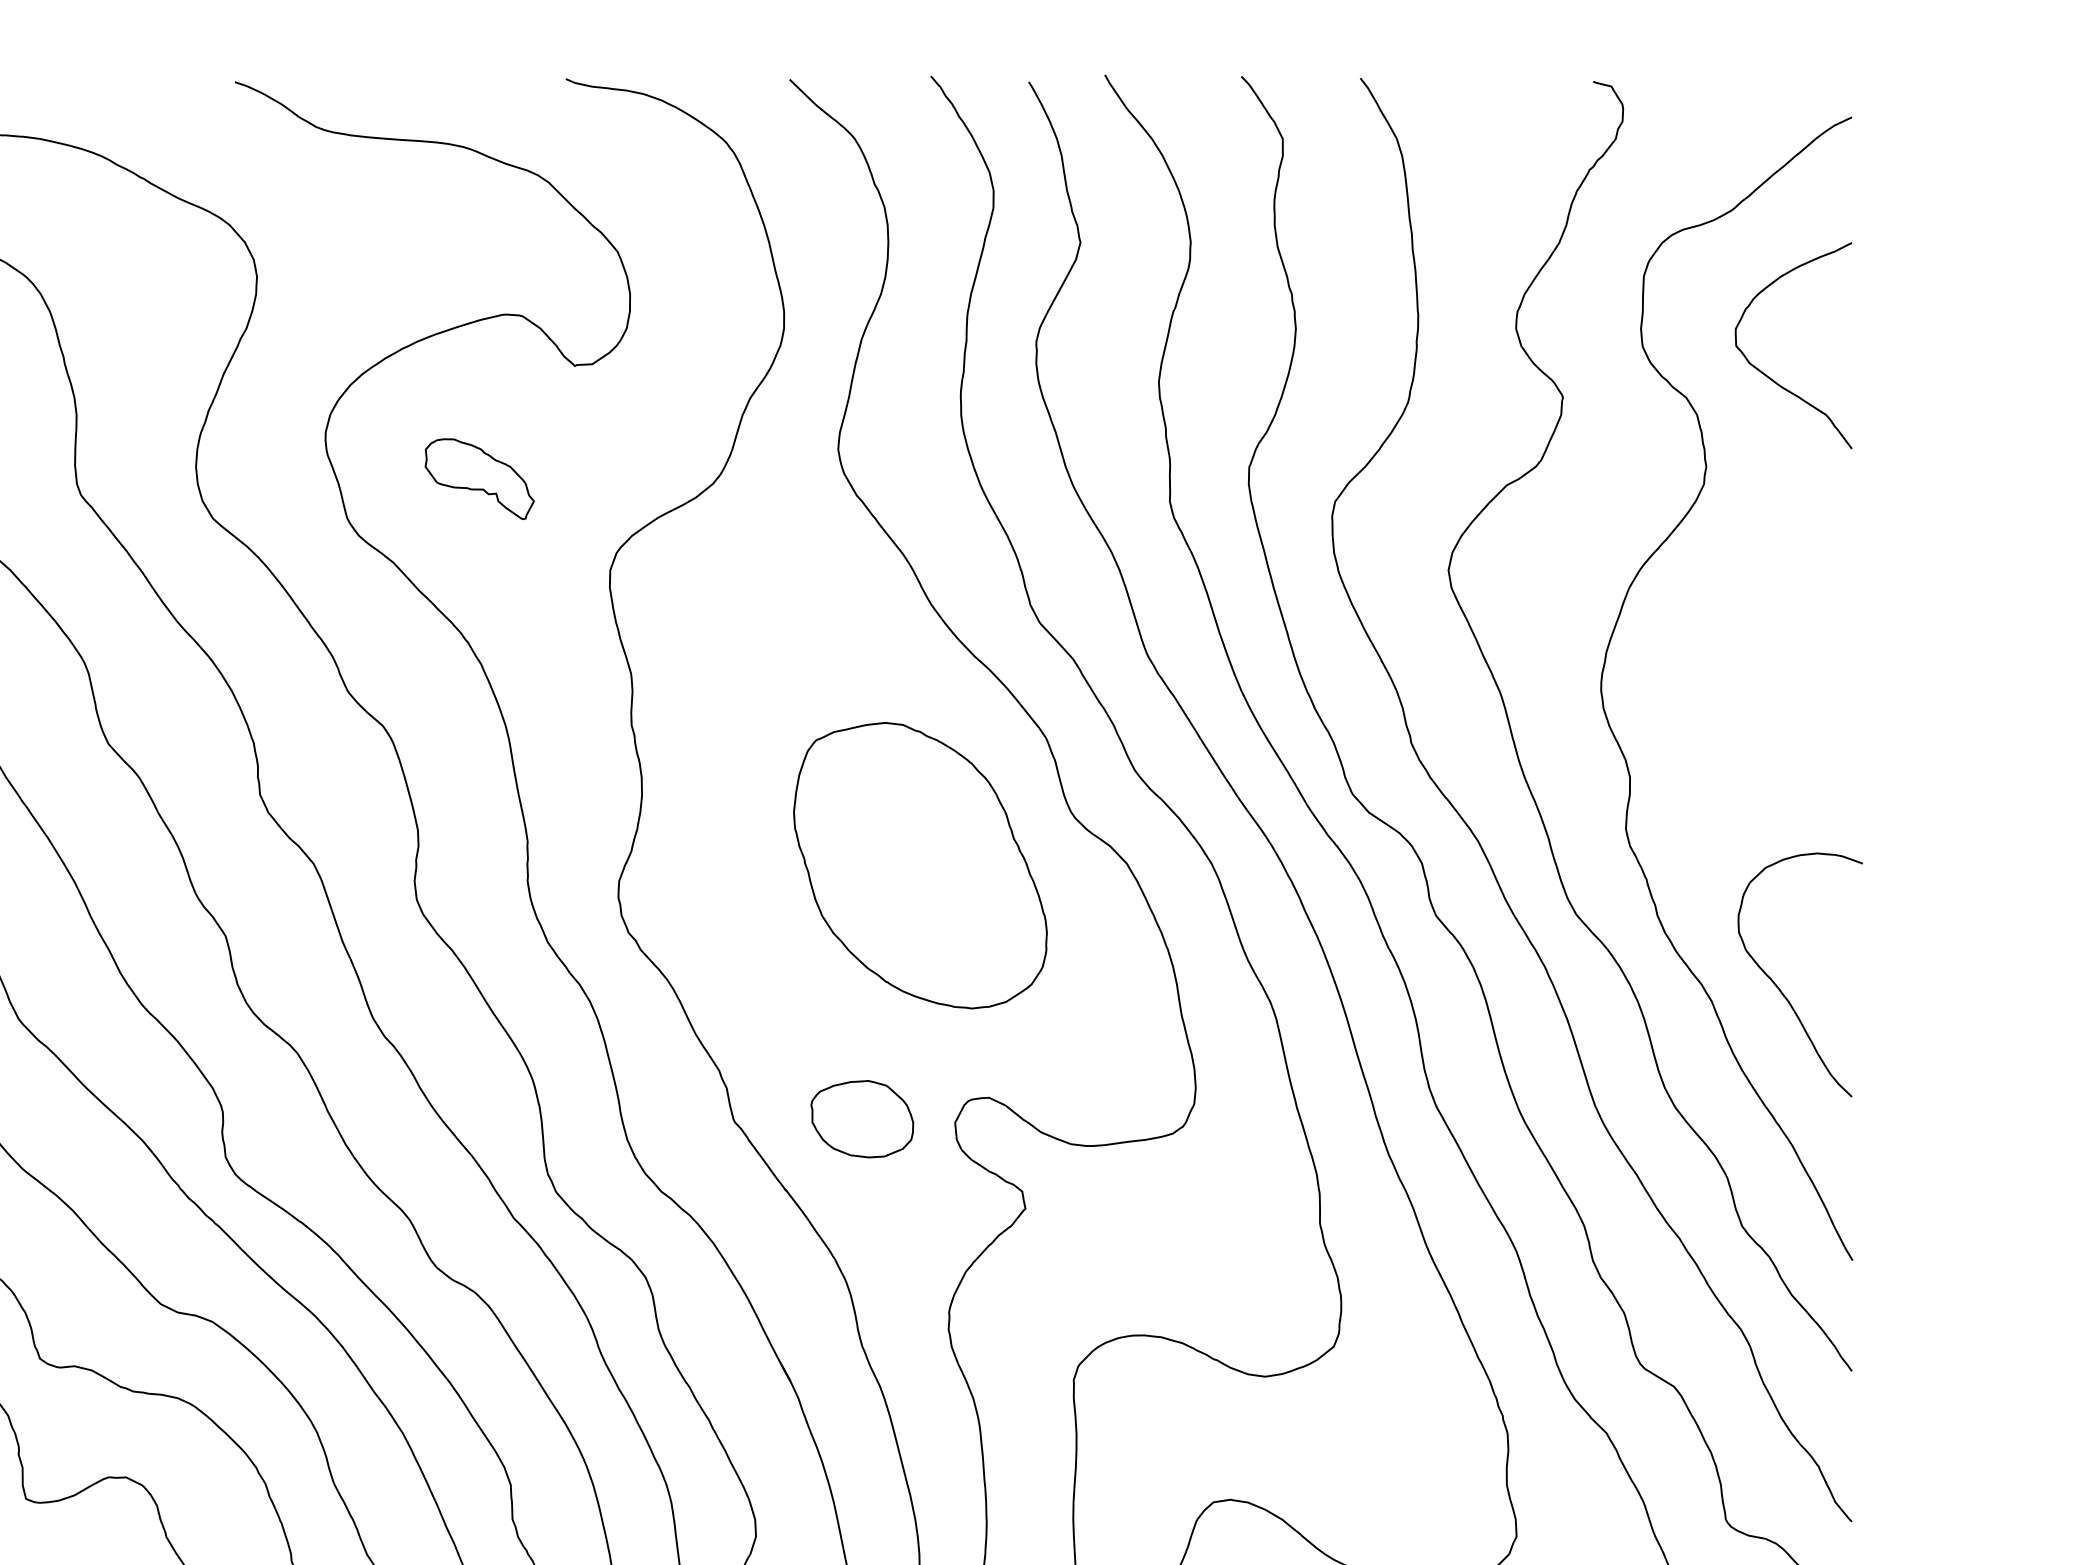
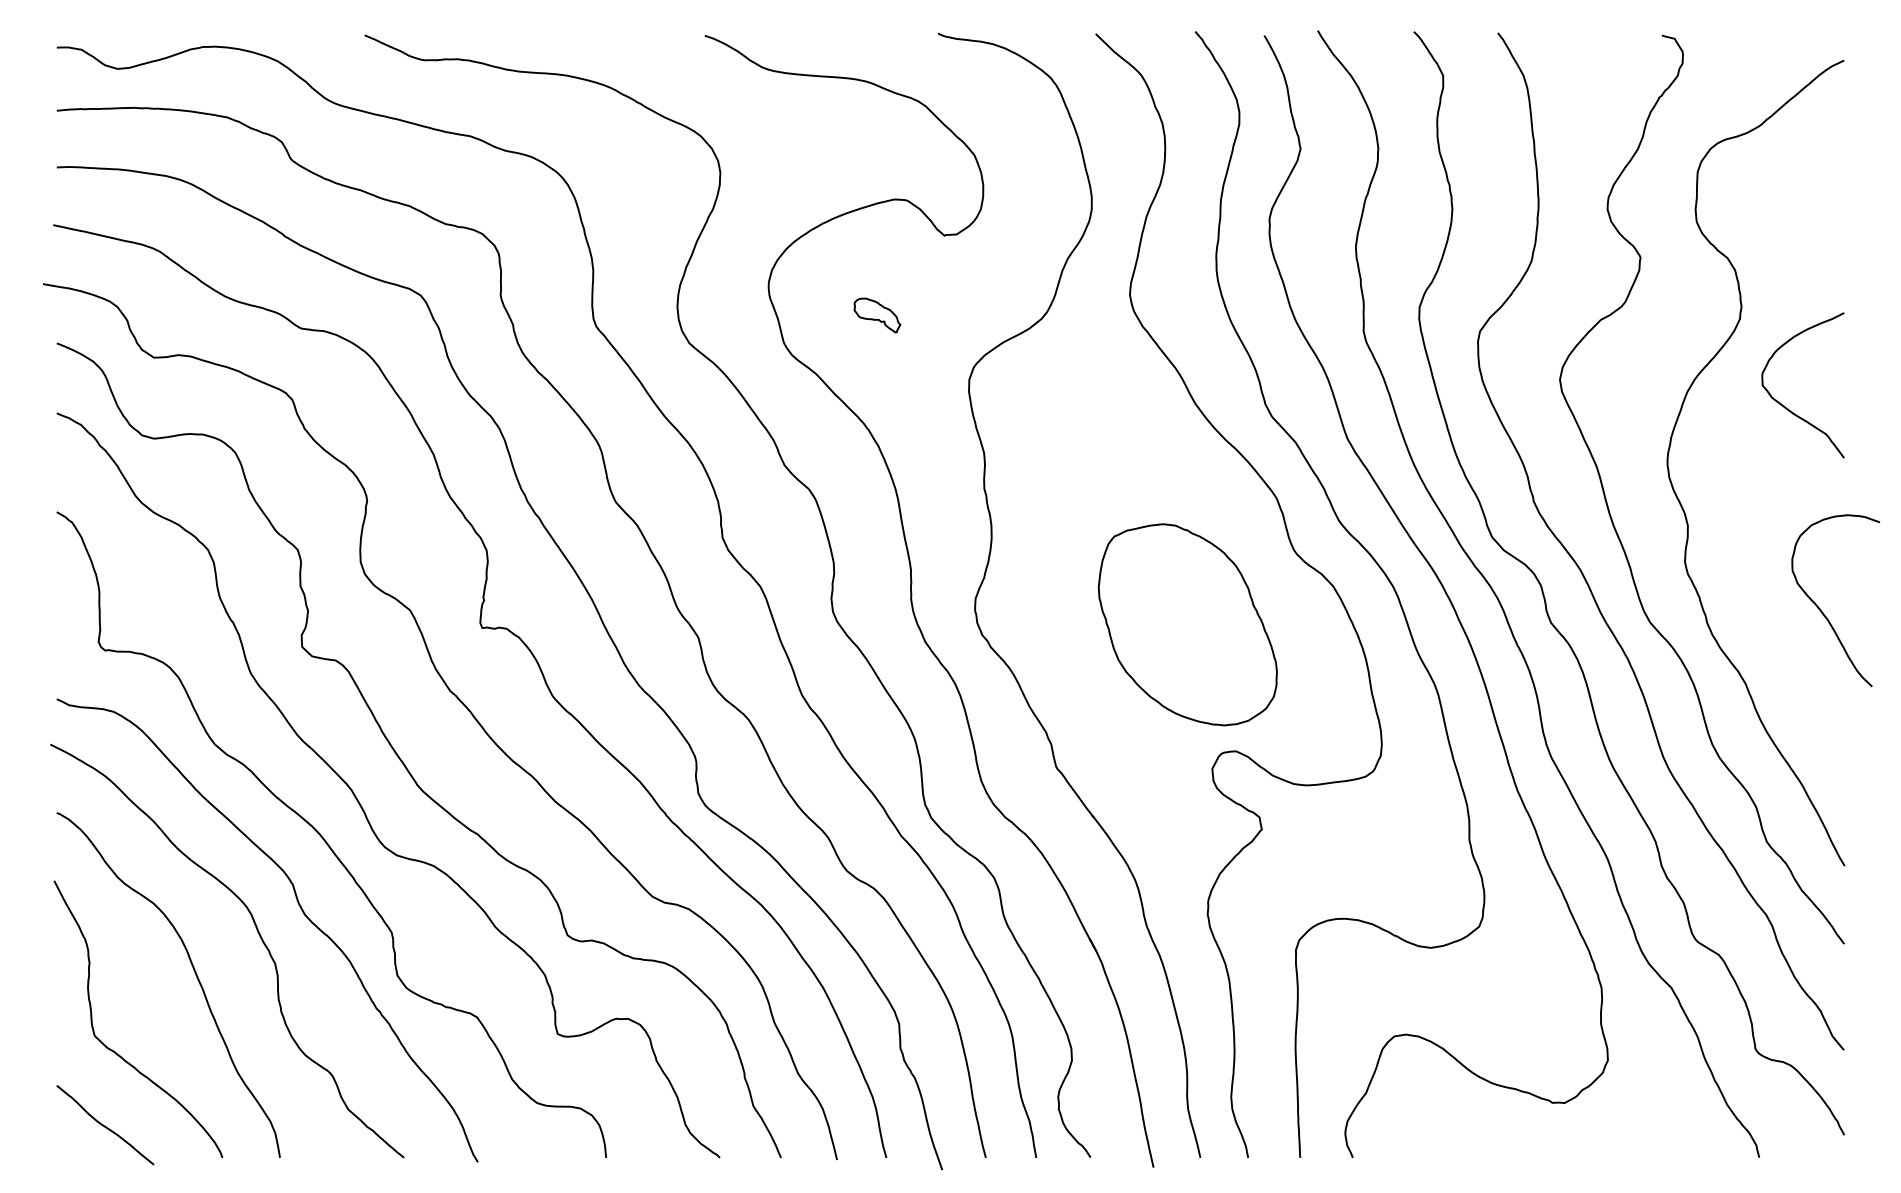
curve: (1767, 374) -> (1784, 405), moved
part: (479, 479) -> (877, 315), size x0.6
part: (919, 865) -> (1187, 624), moved
curve: (1779, 987) -> (1821, 609), moved
part: (861, 1119) -> (1146, 766), removed

